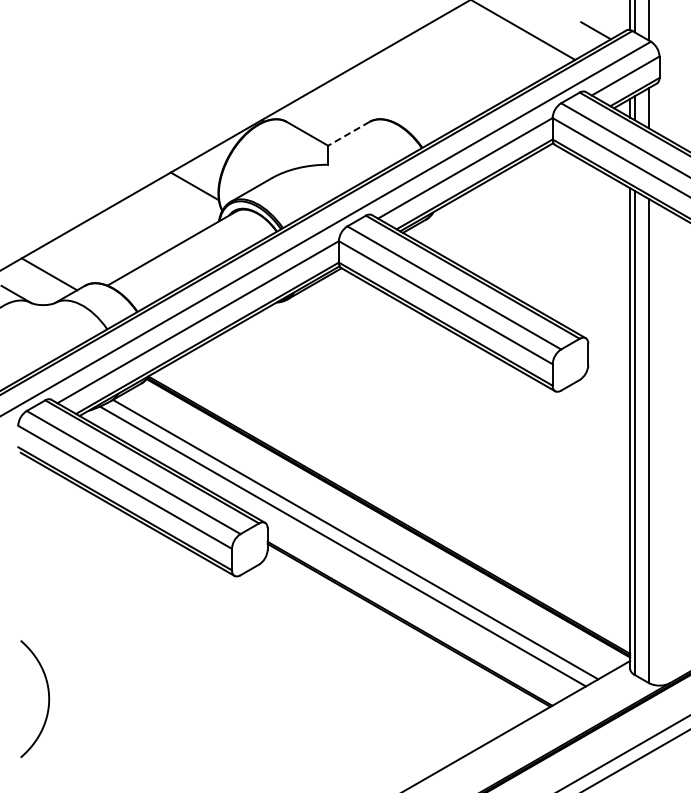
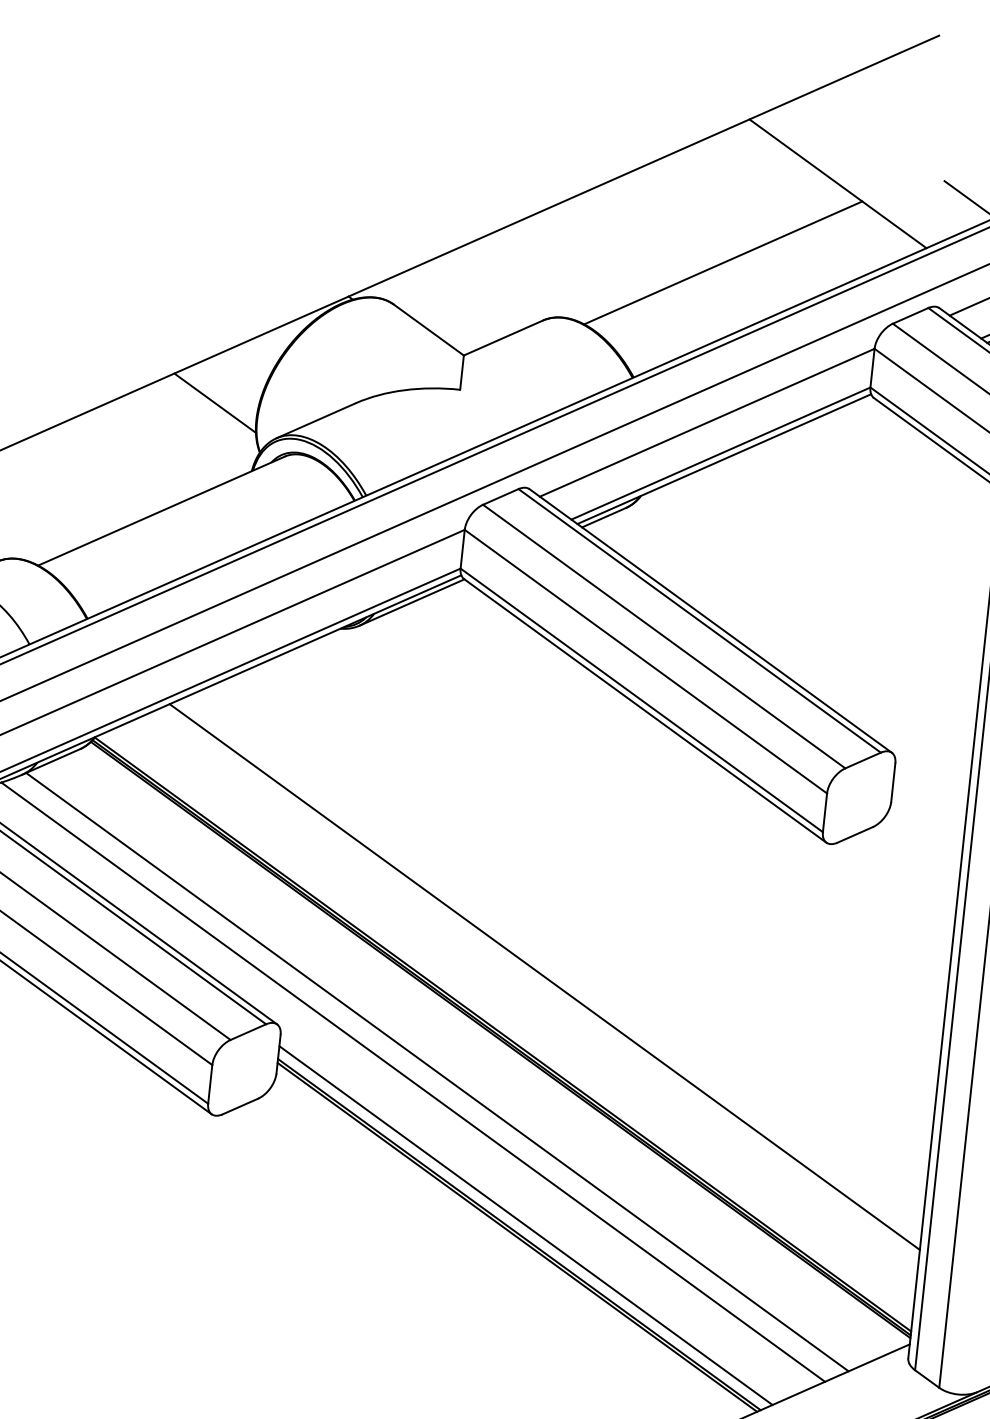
line: (464, 79) -> (722, 262), added
line: (348, 133) -> (502, 337), dashed -> solid
line: (408, 480) -> (544, 975), added
line: (412, 618) -> (524, 1225), added

